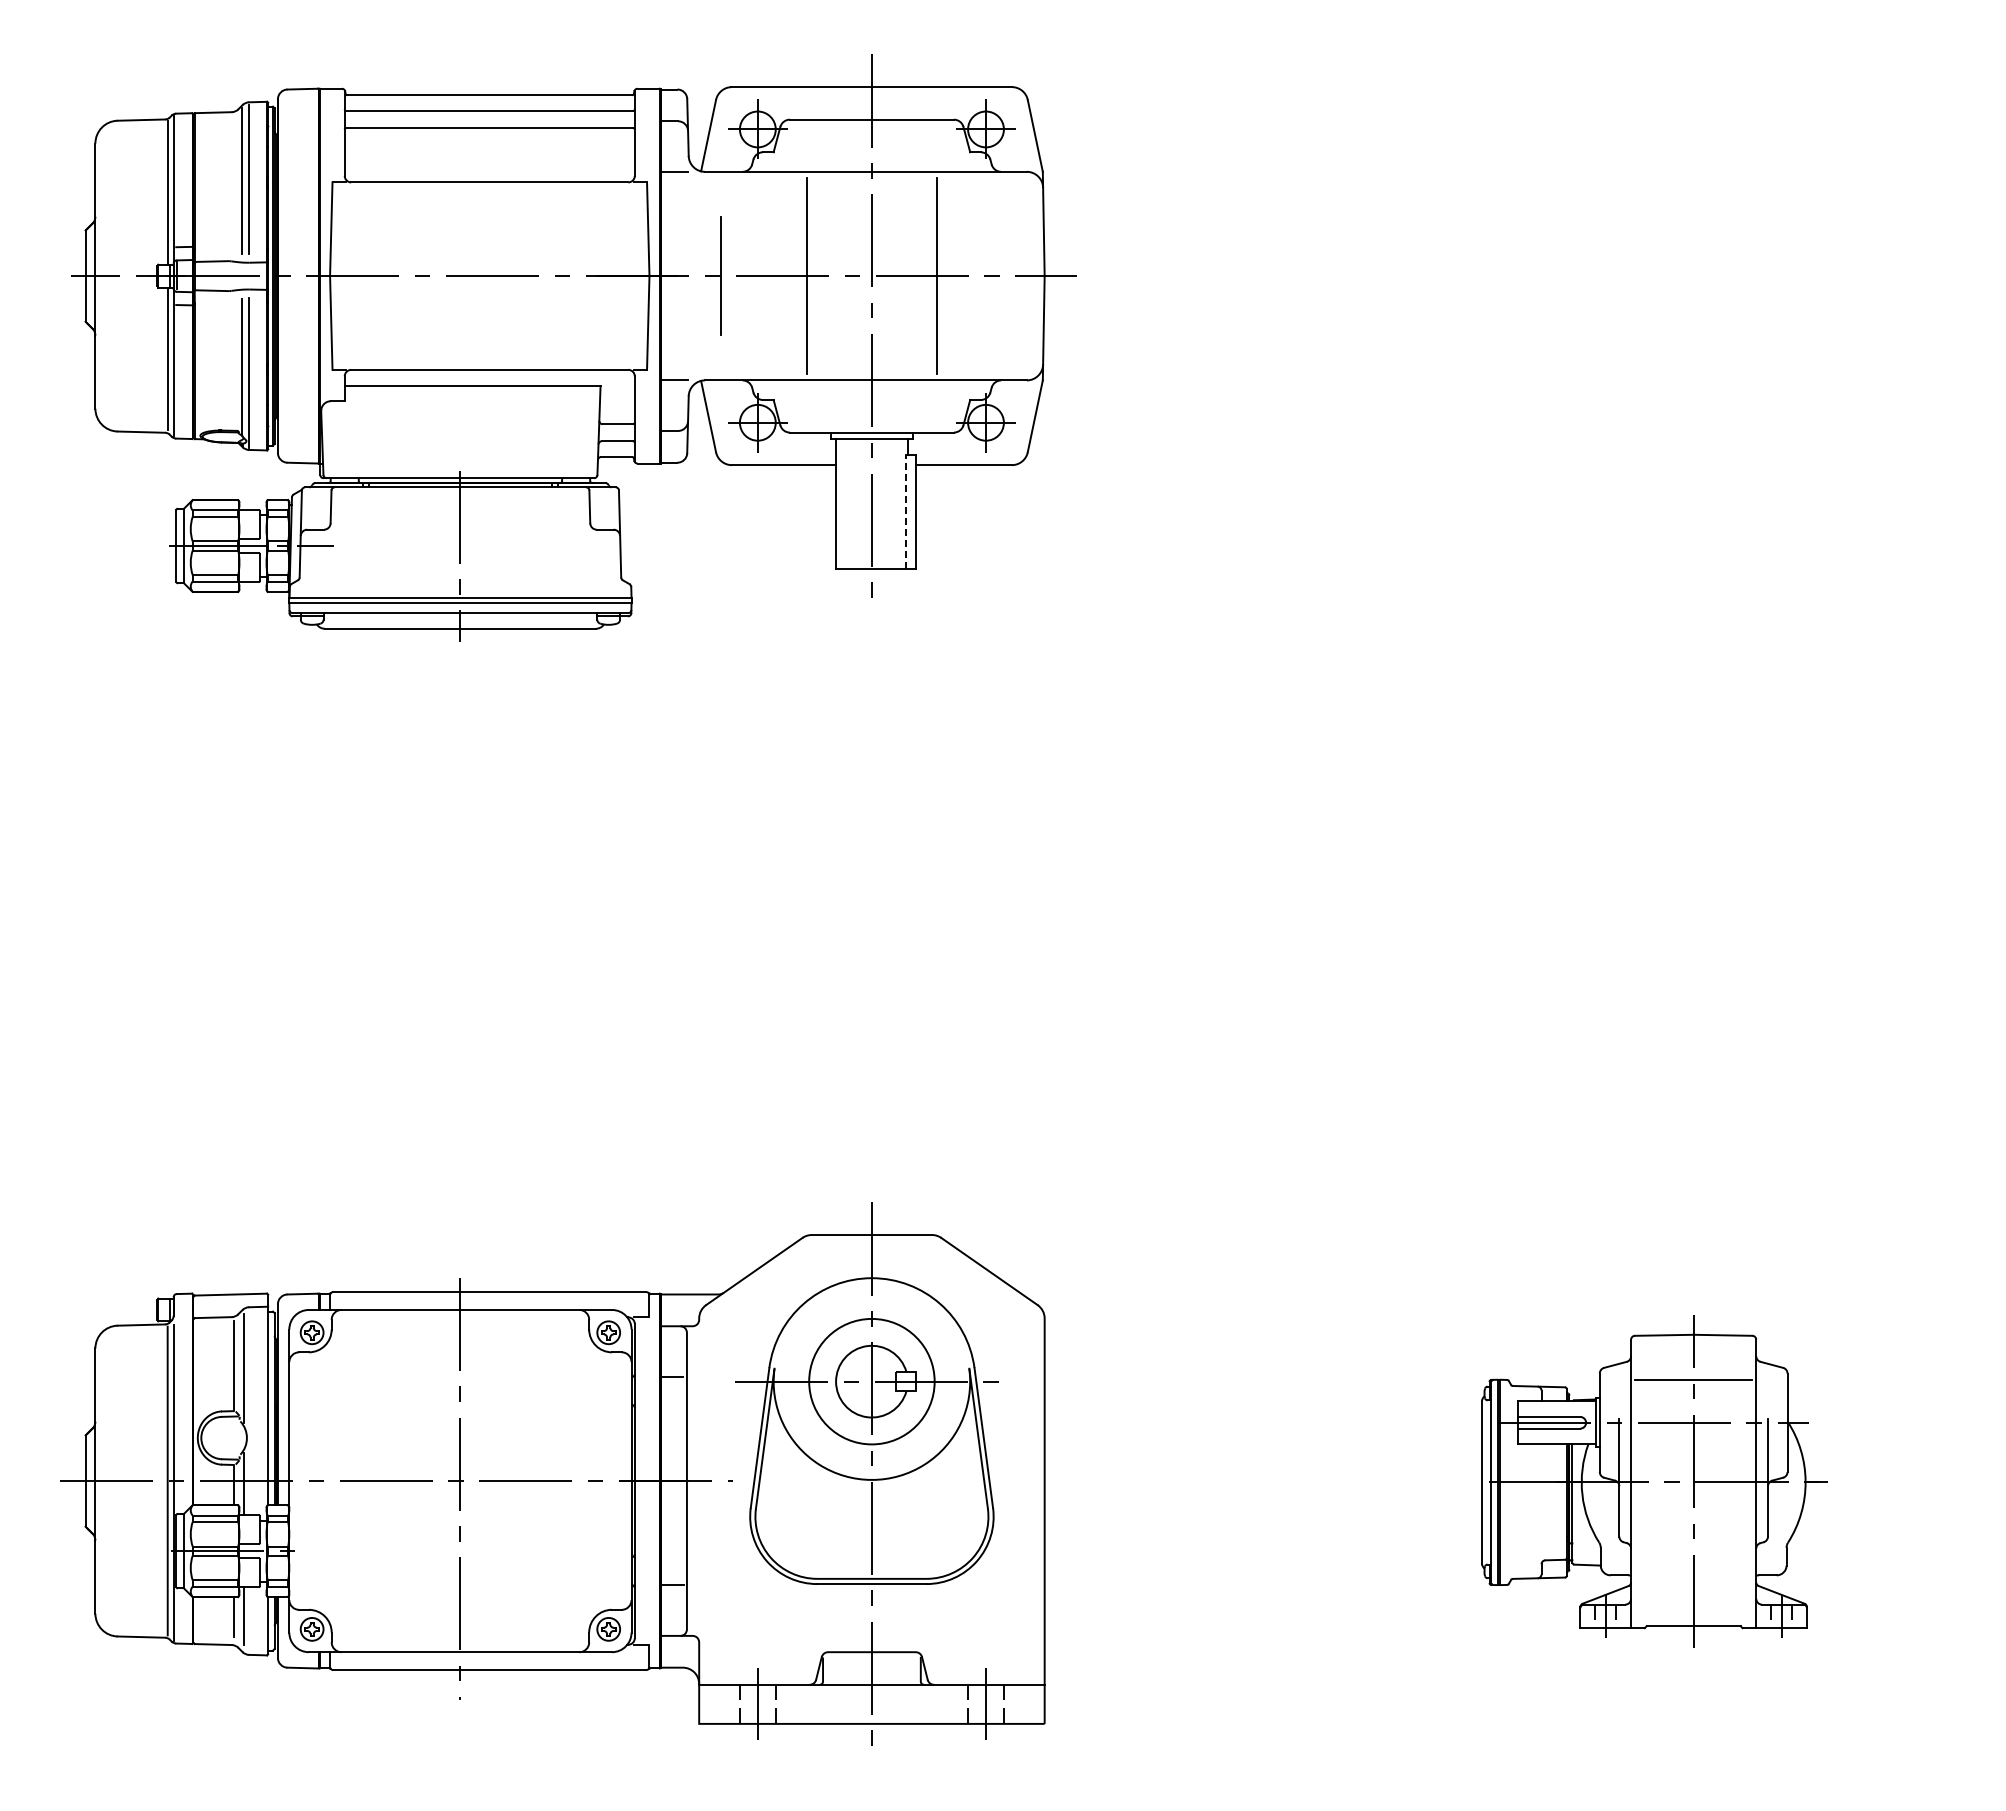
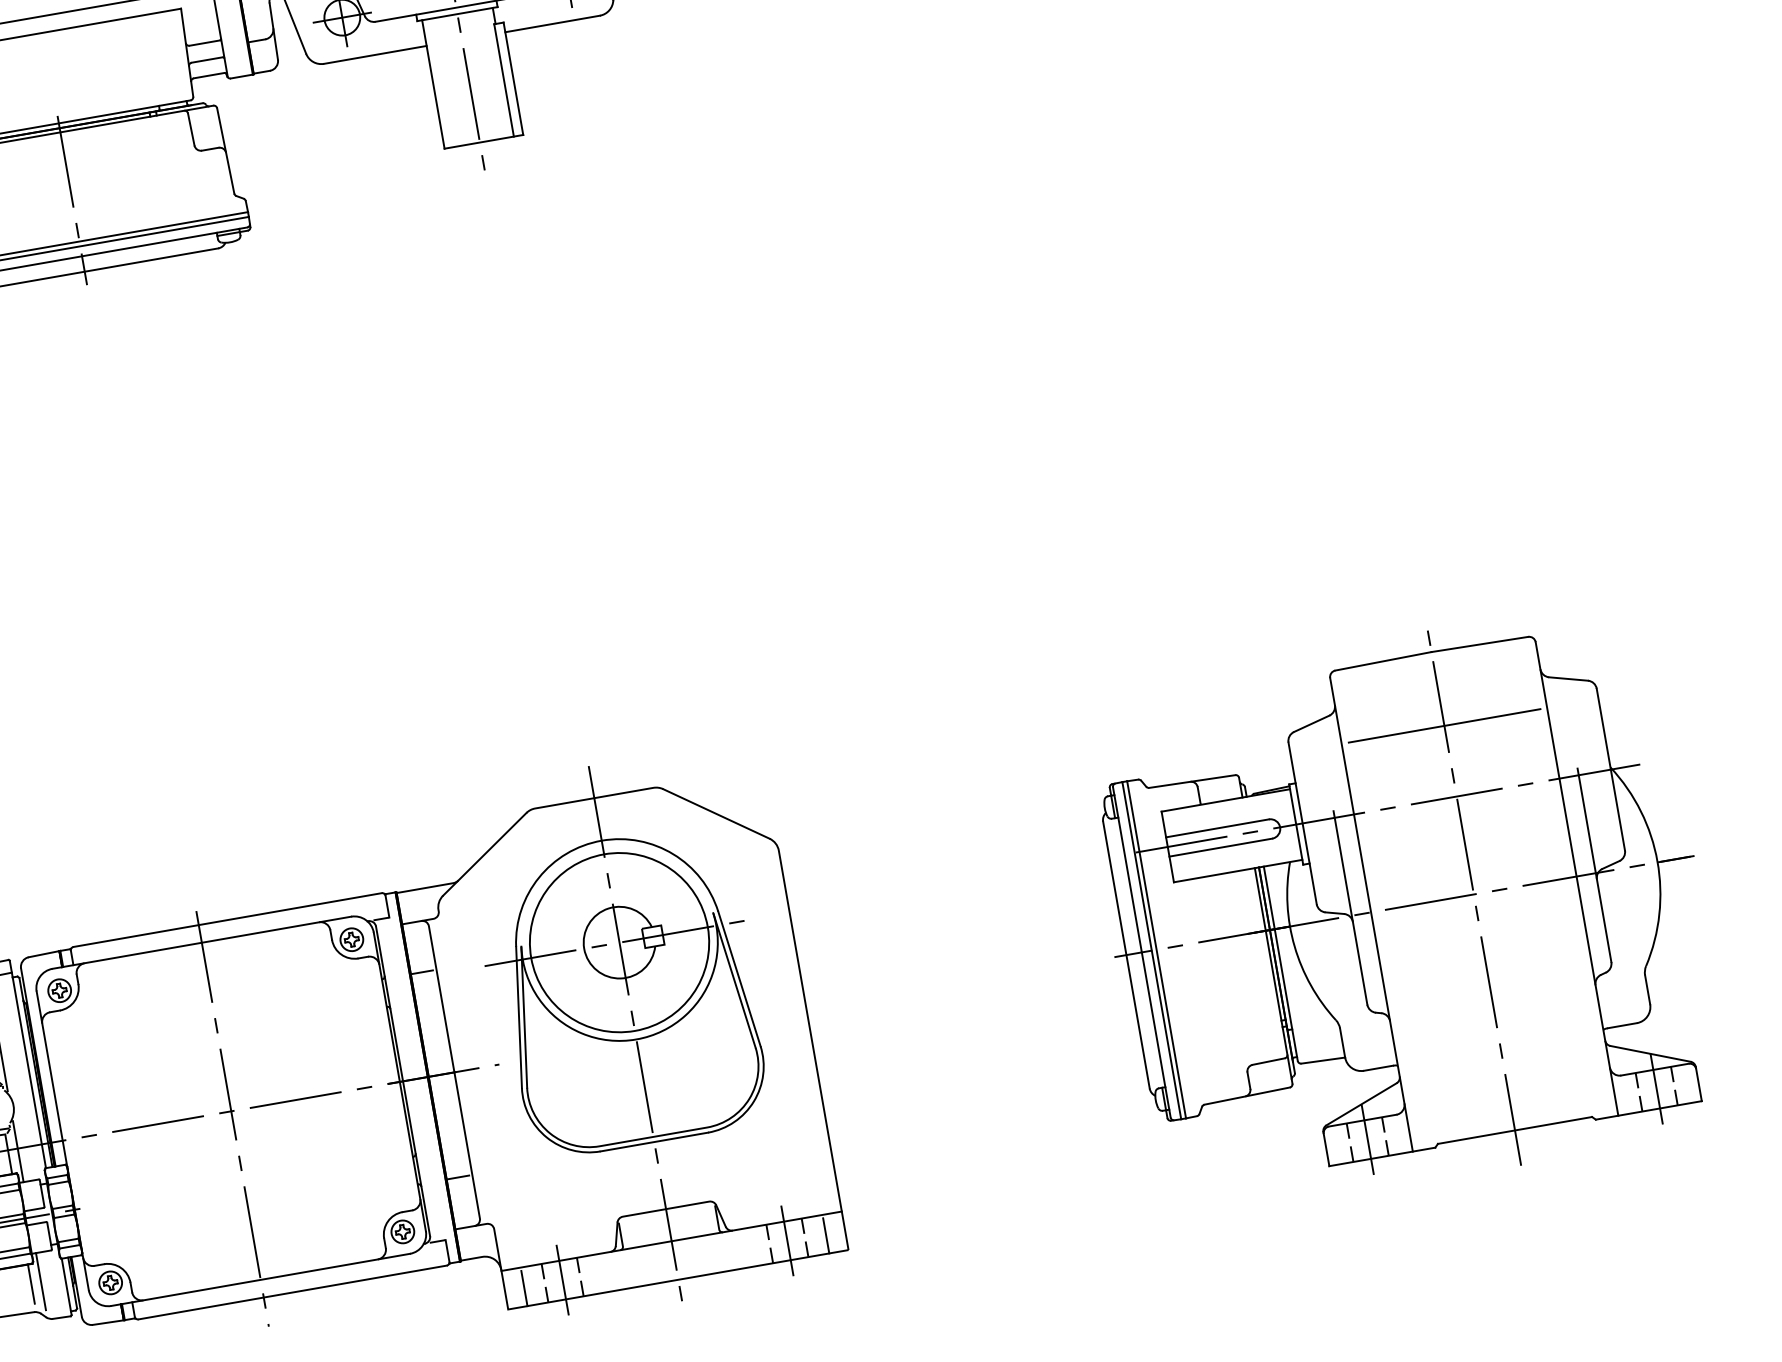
line: (906, 511) -> (504, 79), dashed -> solid
circle: (871, 1381) -> (619, 942), size x1.43
part: (1651, 1484) -> (1405, 909), size x1.67
line: (718, 1705) -> (524, 1288), added
line: (1025, 1705) -> (826, 1235), added

